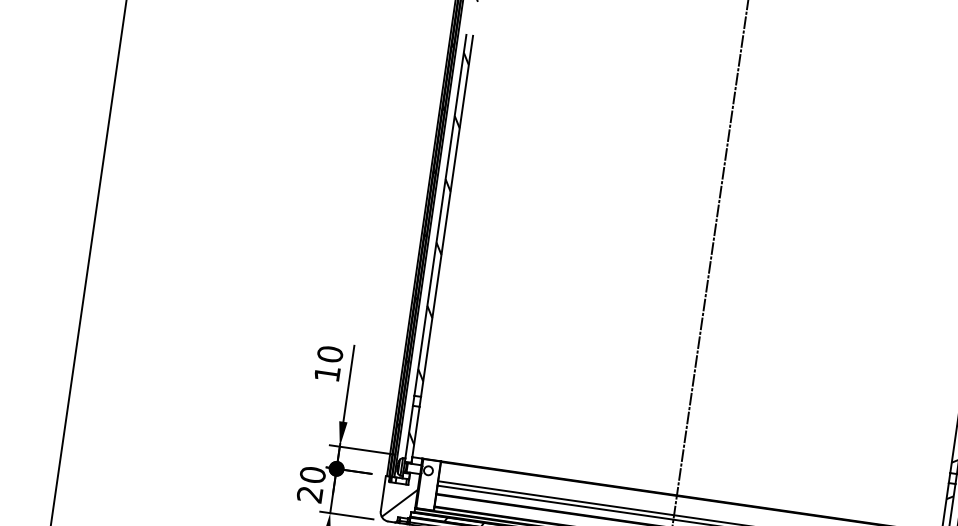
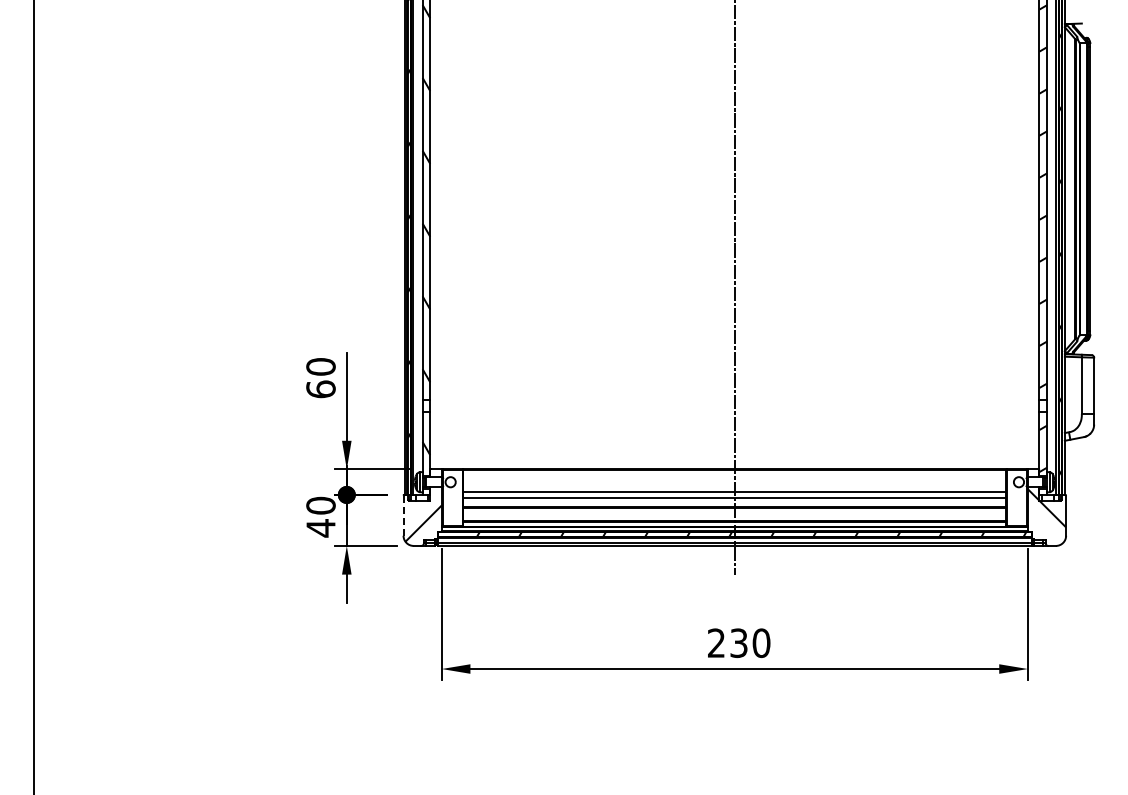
text: (326, 373) -> (320, 389), 10 -> 60
text: (309, 494) -> (320, 528), 20 -> 40
line: (383, 494) -> (403, 516), solid -> dashed

